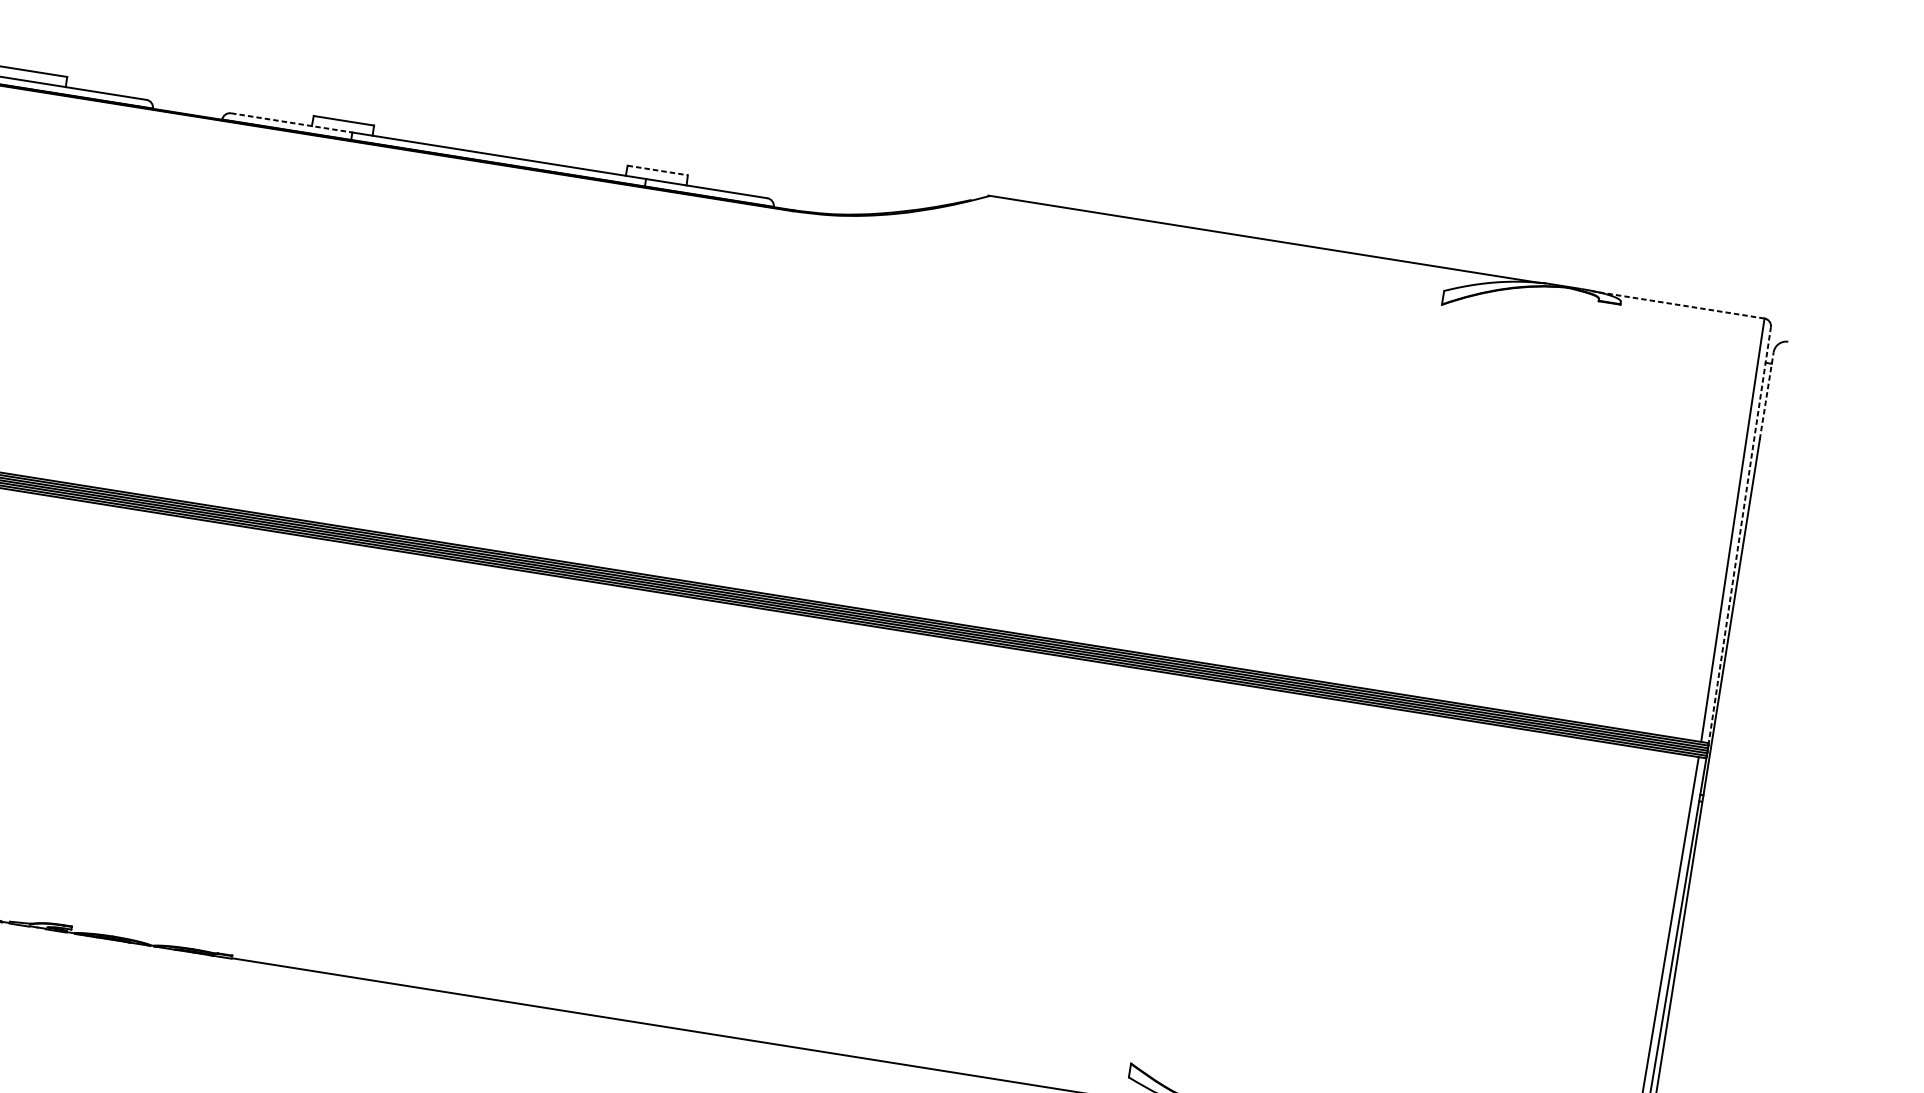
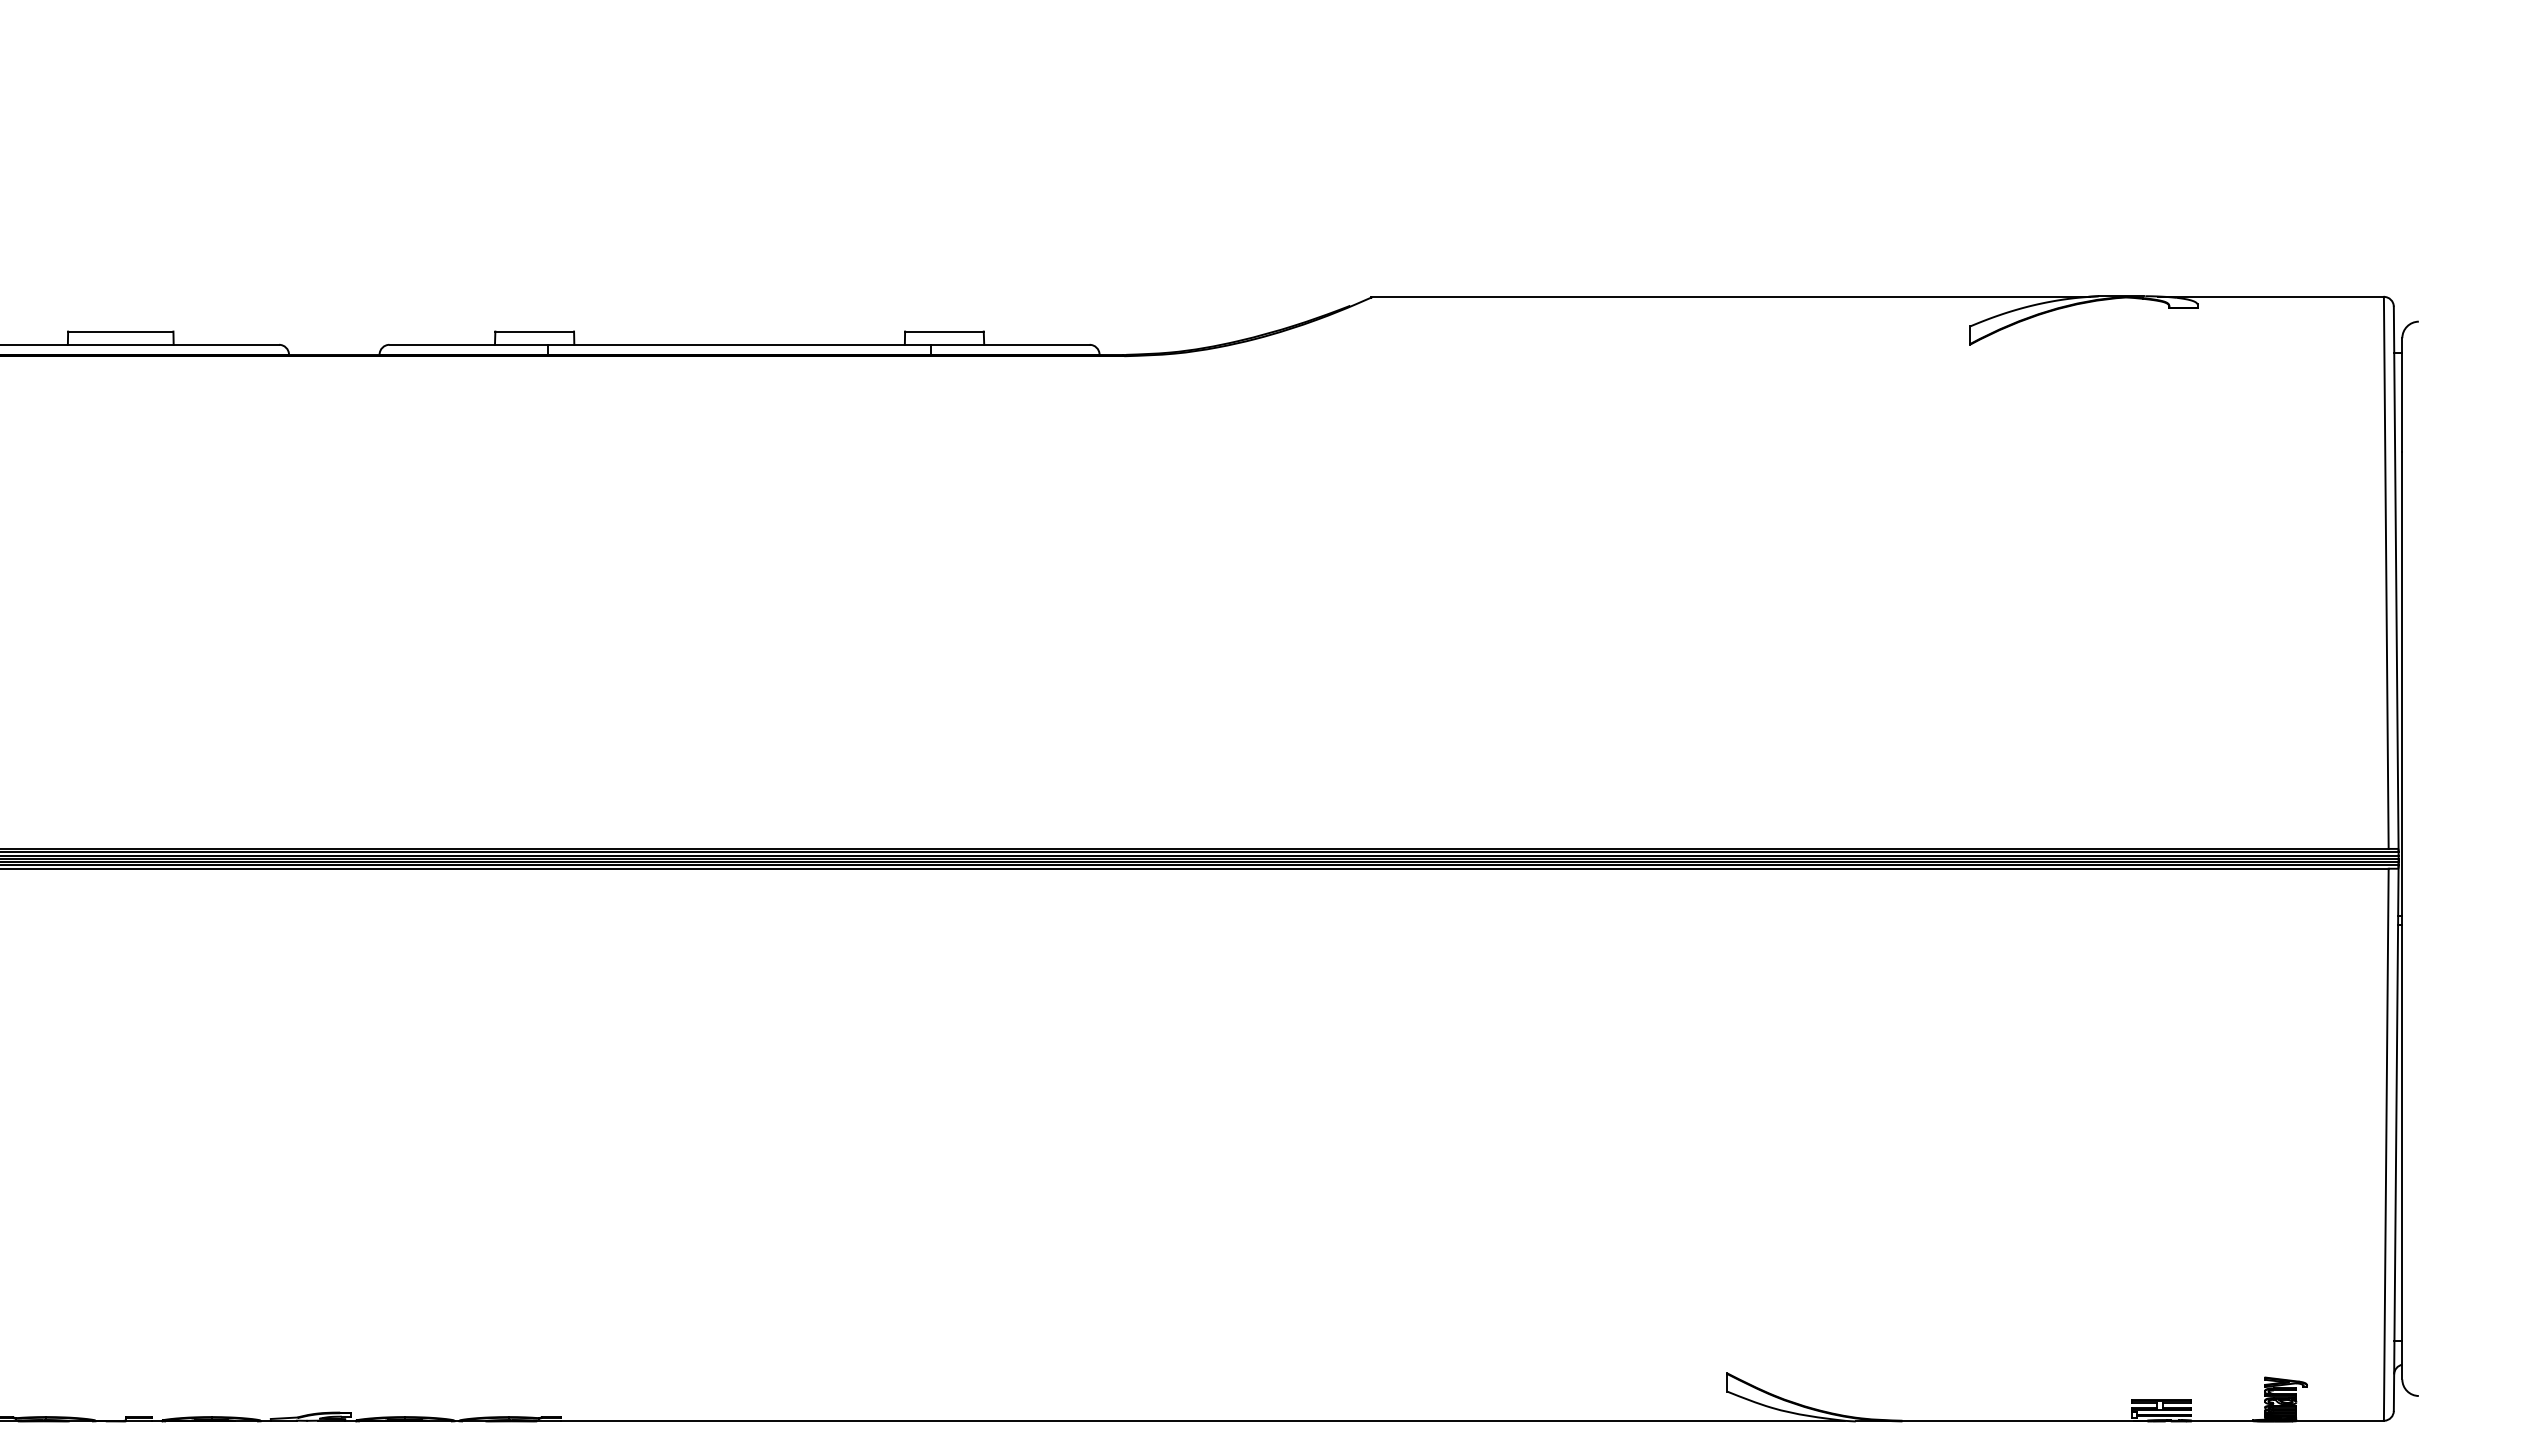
line: (292, 122) -> (469, 344), dashed -> solid
line: (657, 170) -> (944, 331), dashed -> solid
line: (1677, 304) -> (2270, 296), dashed -> solid
line: (1766, 396) -> (2402, 395), dashed -> solid
line: (1739, 536) -> (2396, 579), dashed -> solid

